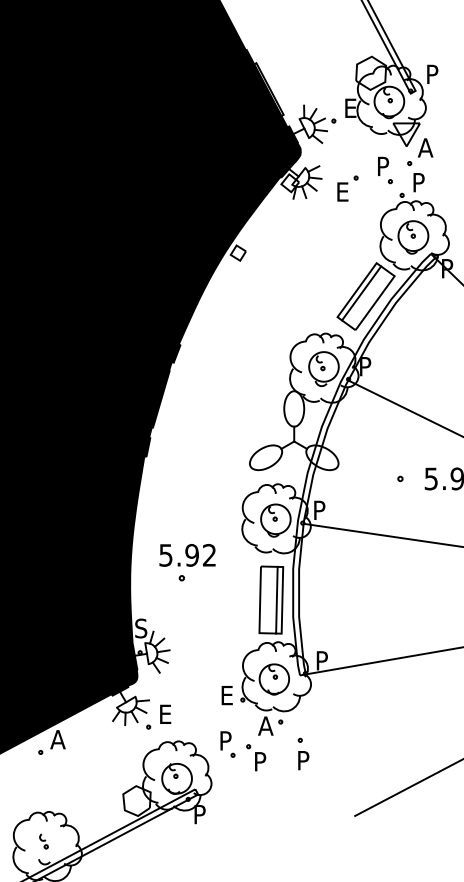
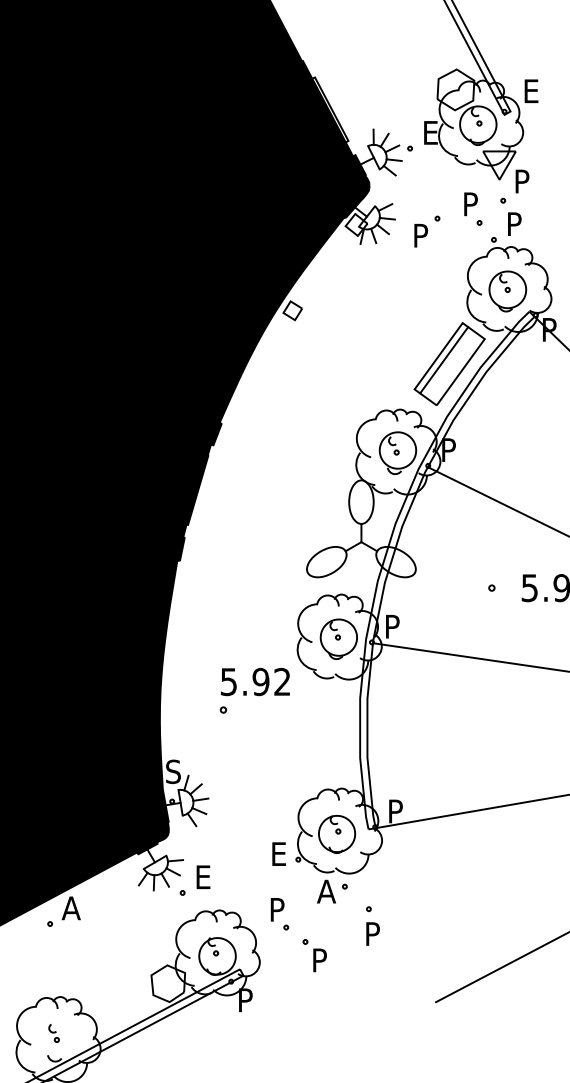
text: (433, 74) -> (532, 91), P -> E
text: (425, 147) -> (522, 181), A -> P
text: (343, 191) -> (422, 235), E -> P
text: (187, 555) -> (255, 682), moved
part: (270, 599) -> (332, 736), removed
part: (256, 757) -> (314, 955), moved

